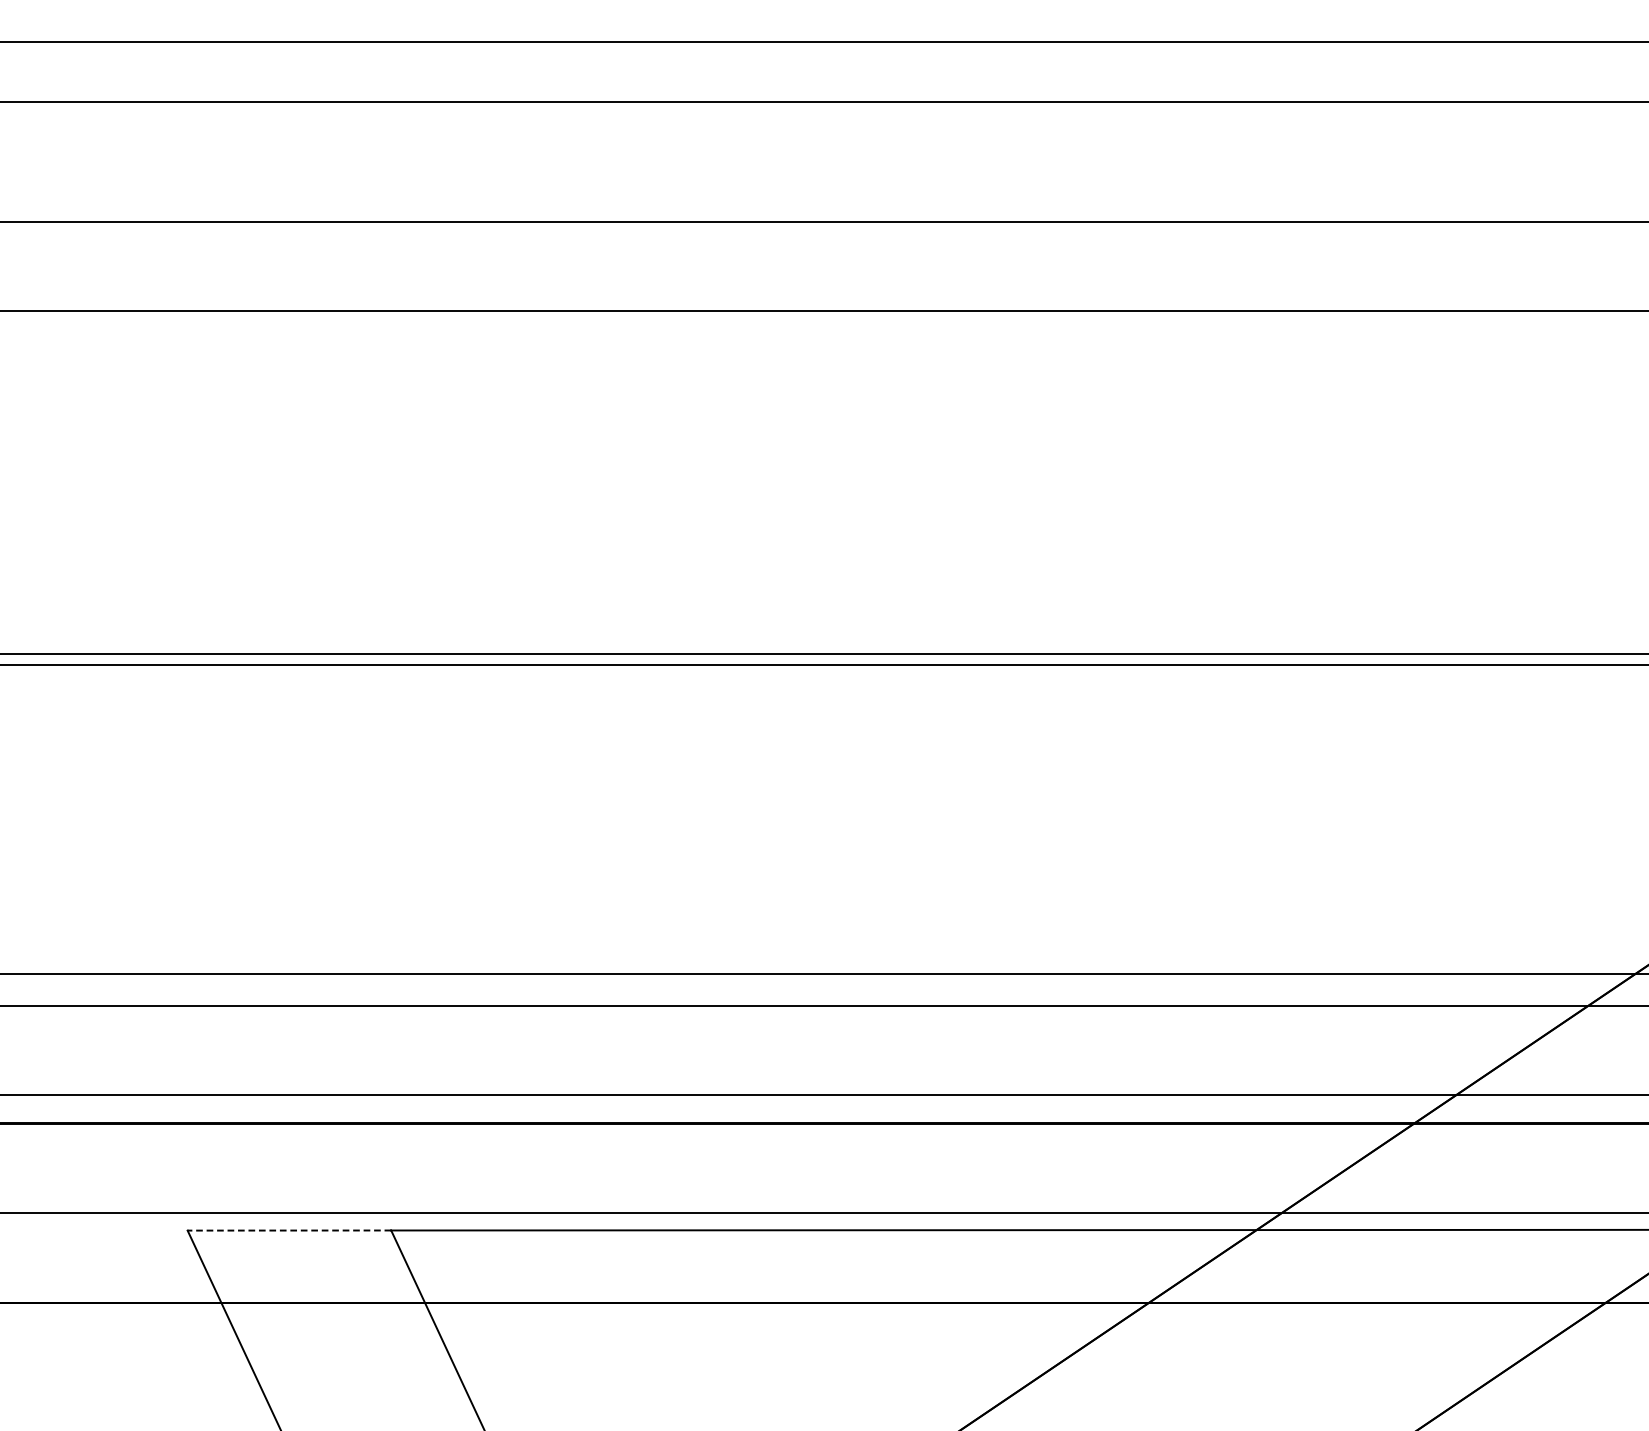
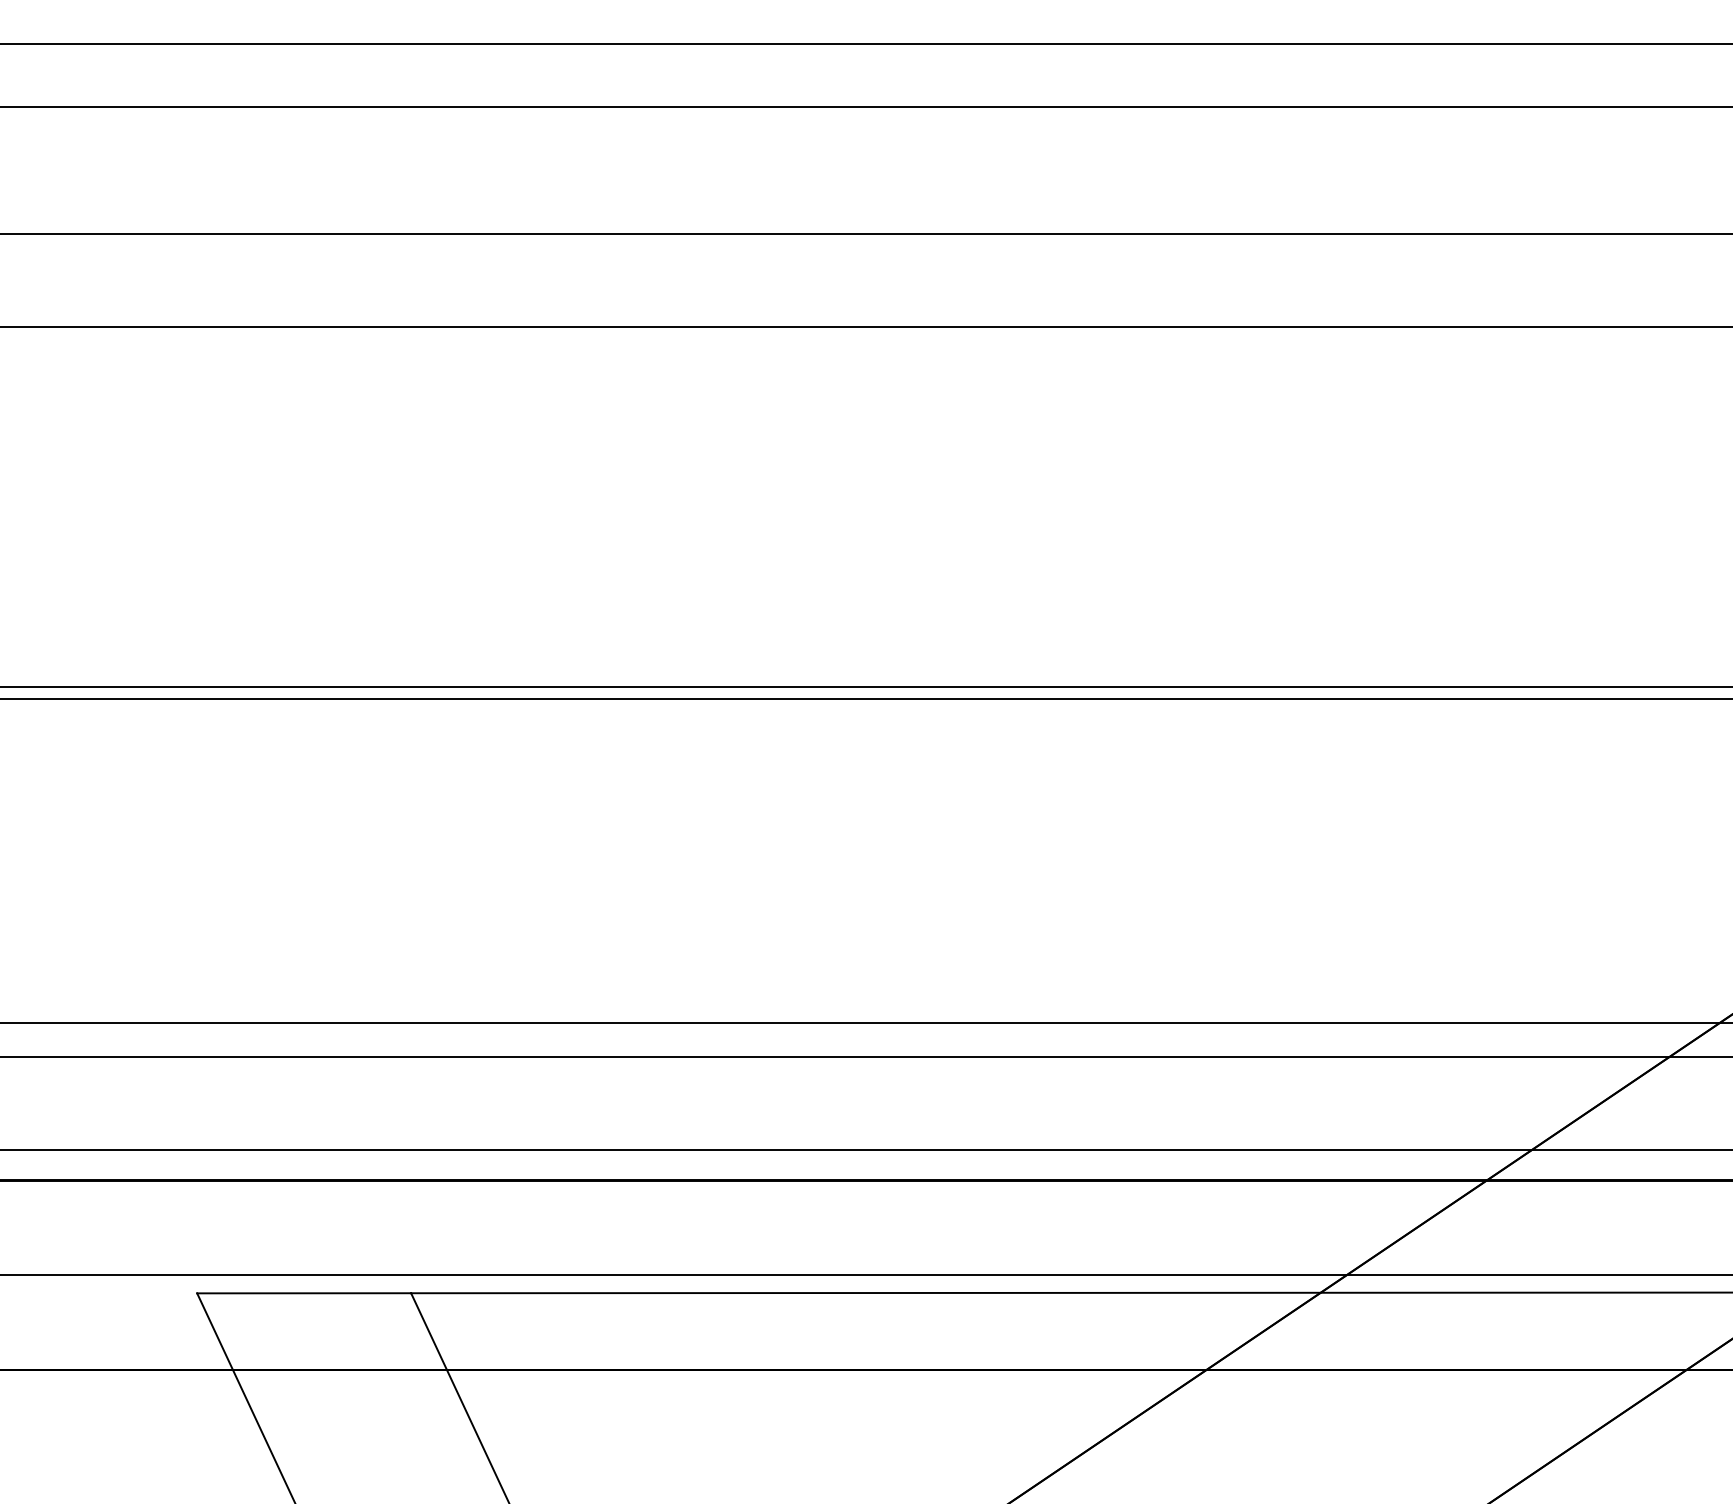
line: (289, 1230) -> (304, 1293), dashed -> solid

